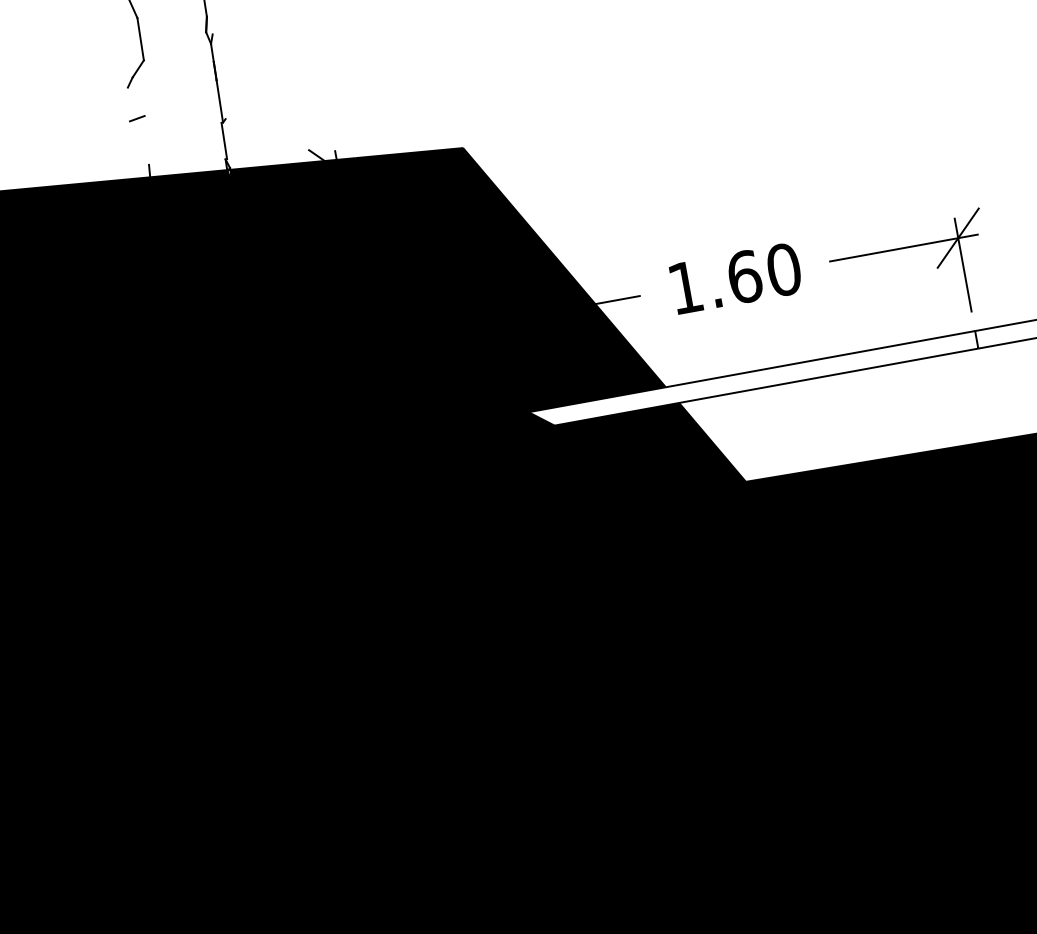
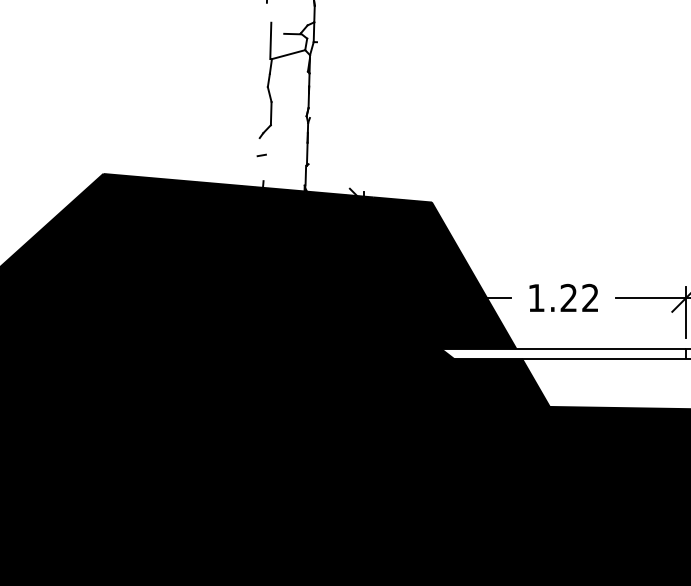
text: (763, 272) -> (579, 297), 1.60 -> 1.22

